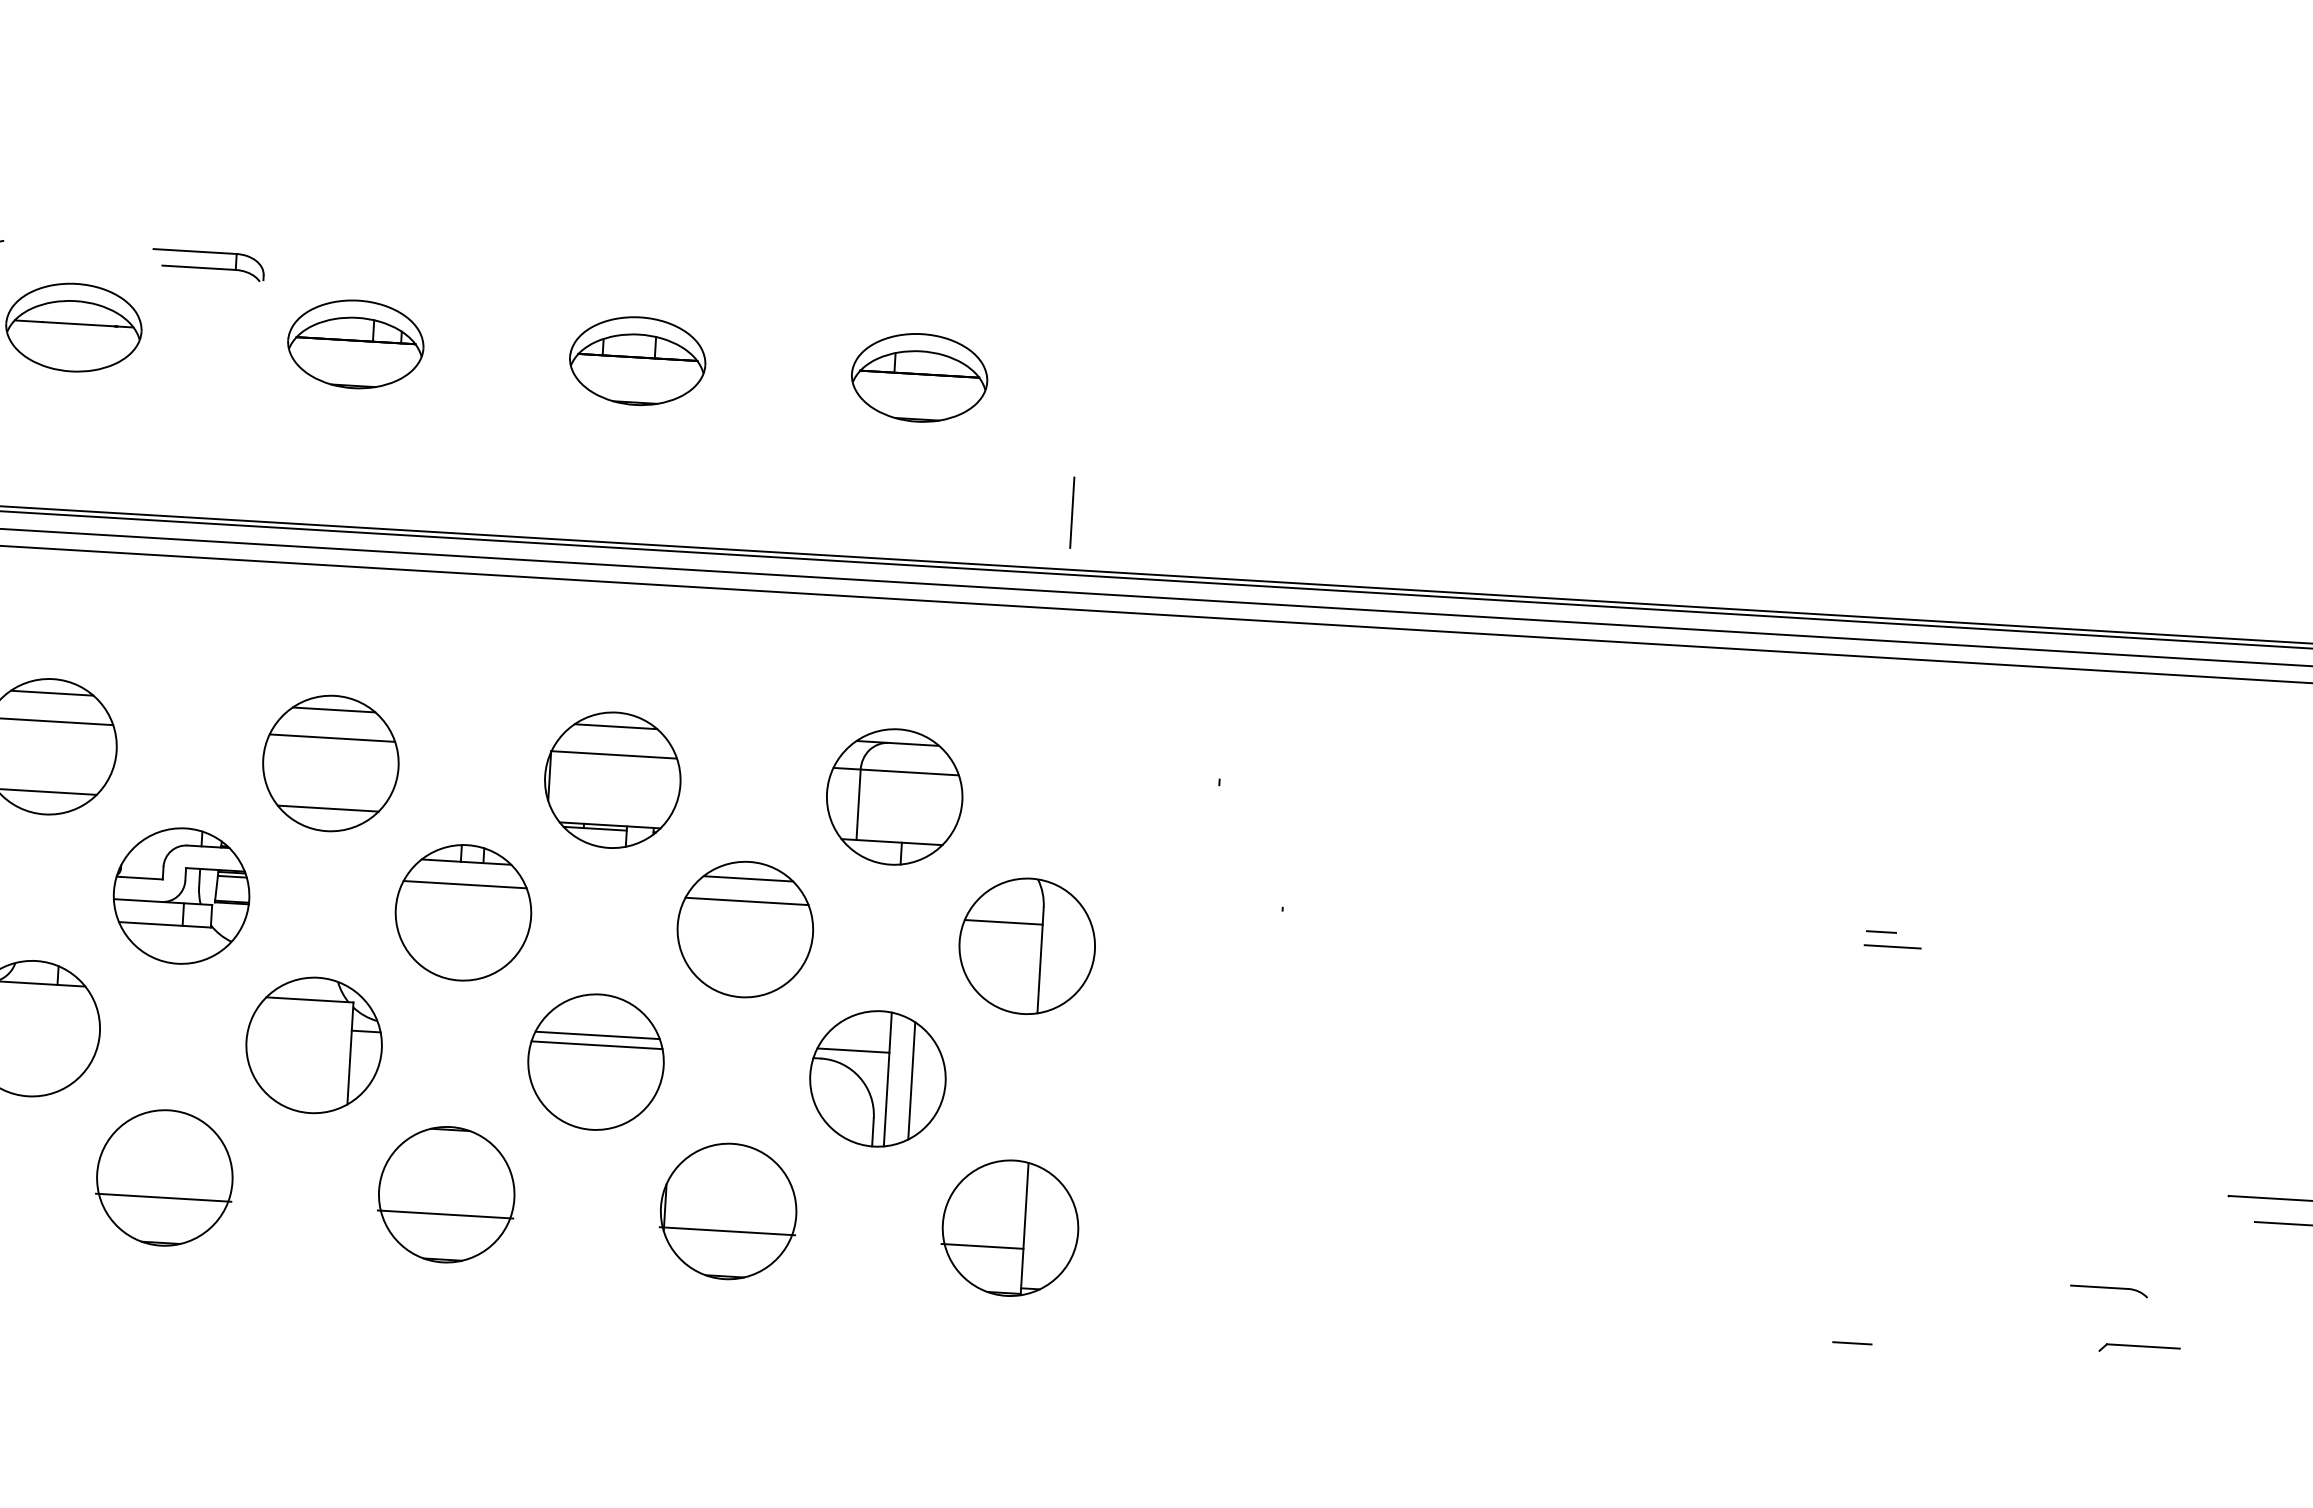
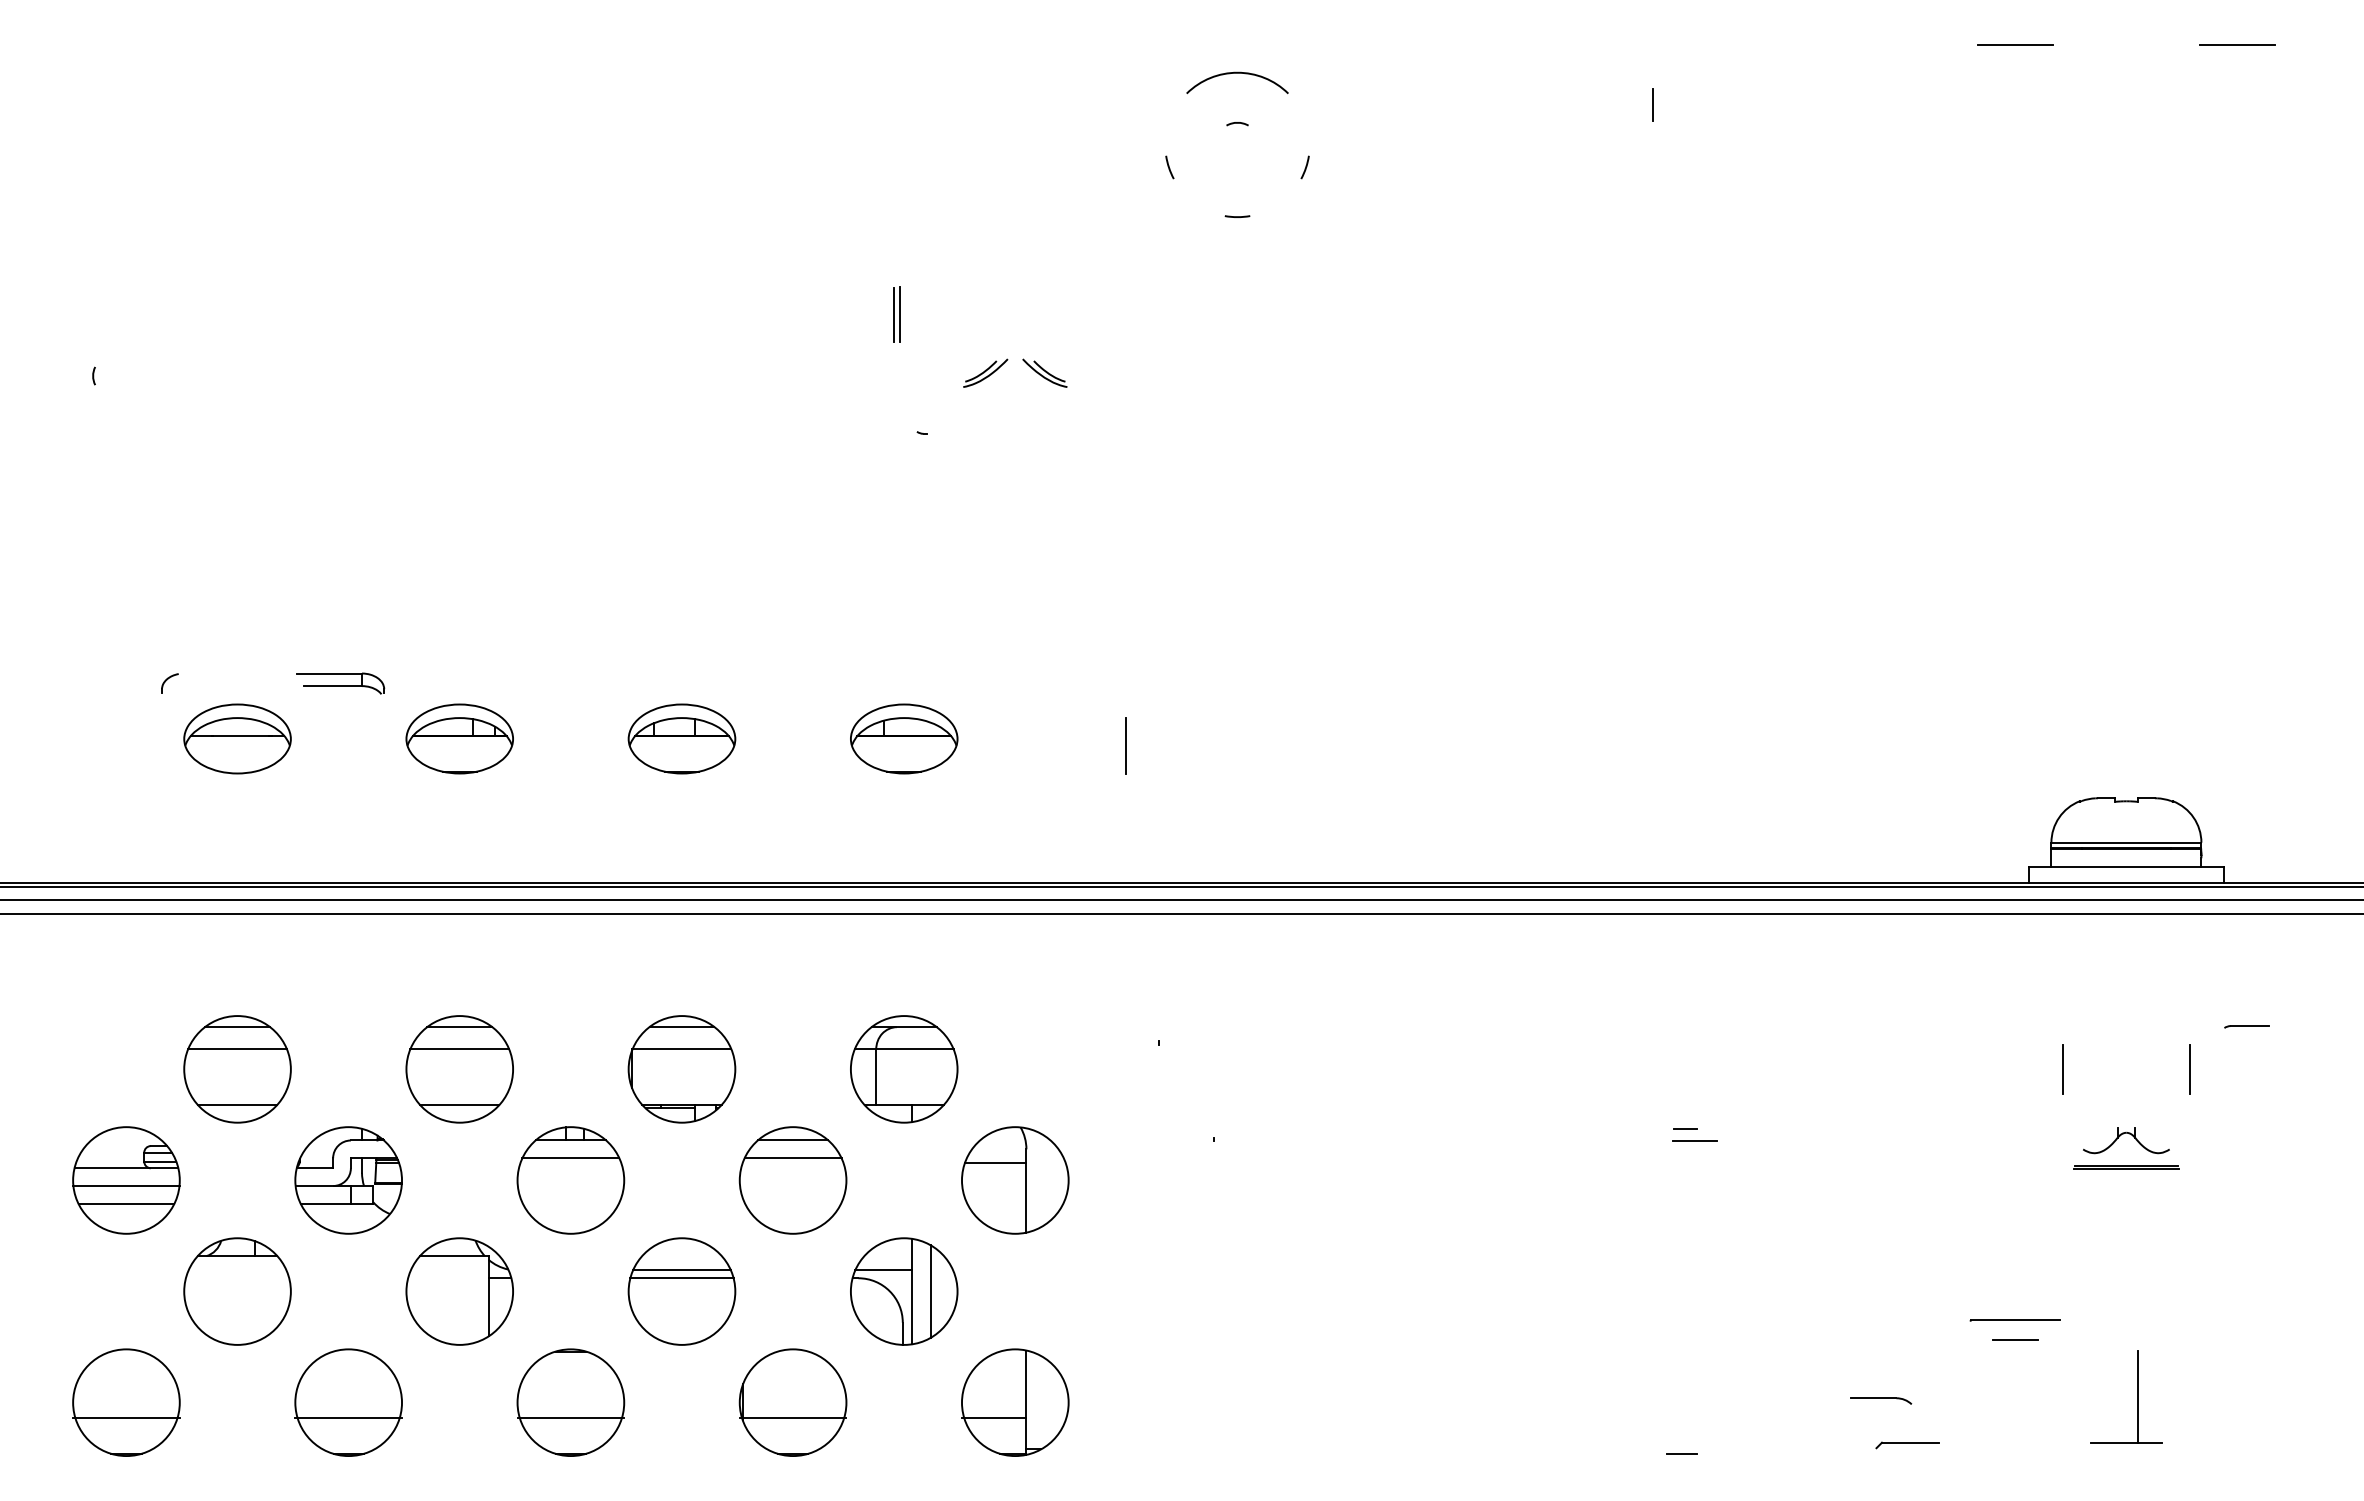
line: (1071, 512) -> (1125, 745), moved

